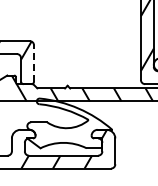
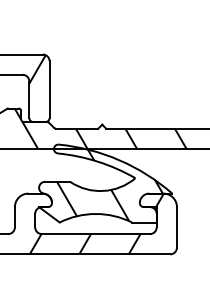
line: (34, 63) -> (50, 89), dashed -> solid
hatch: (72, 124) -> (109, 185), added

